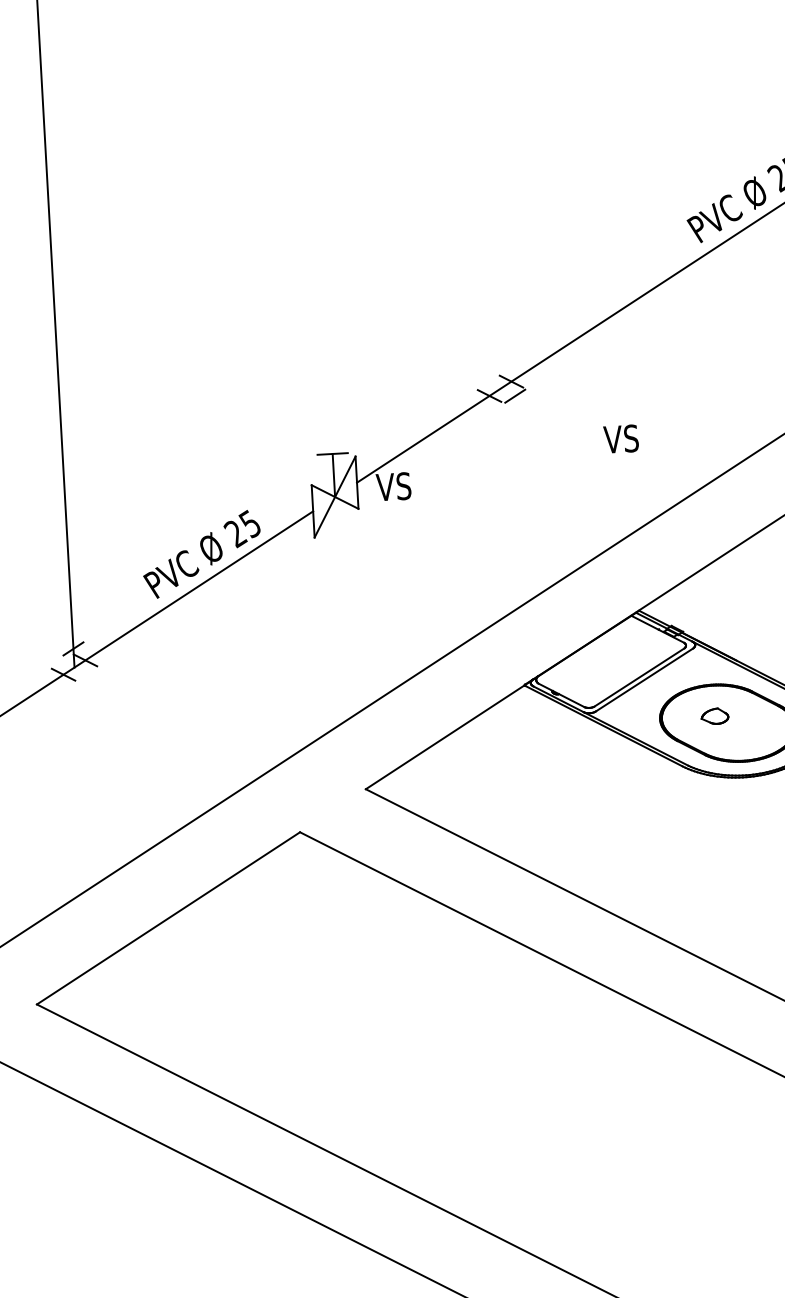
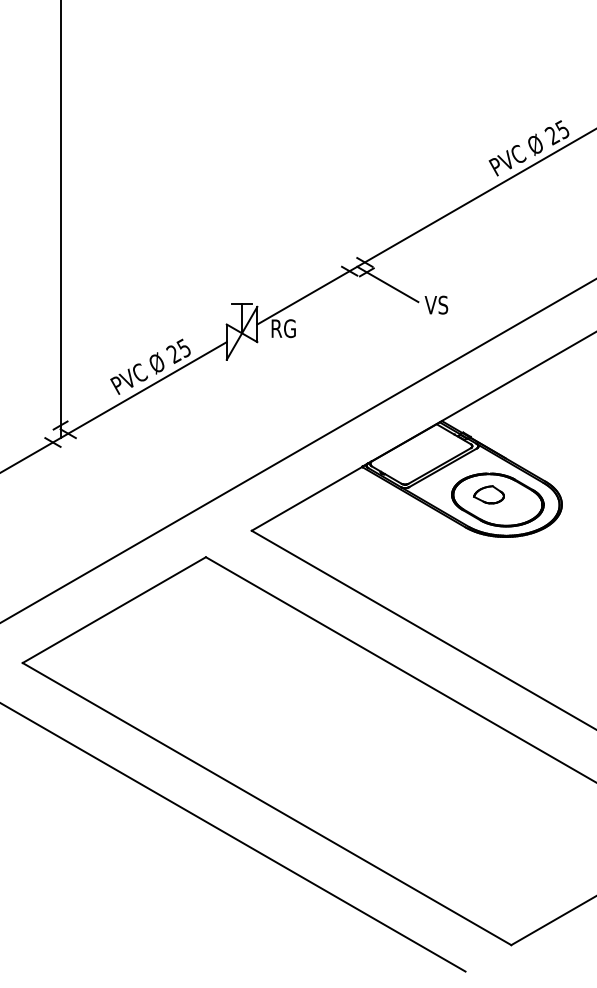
line: (546, 412) -> (387, 284), added
text: (394, 486) -> (282, 328), VS -> RG
part: (714, 715) -> (488, 494), size x1.67

